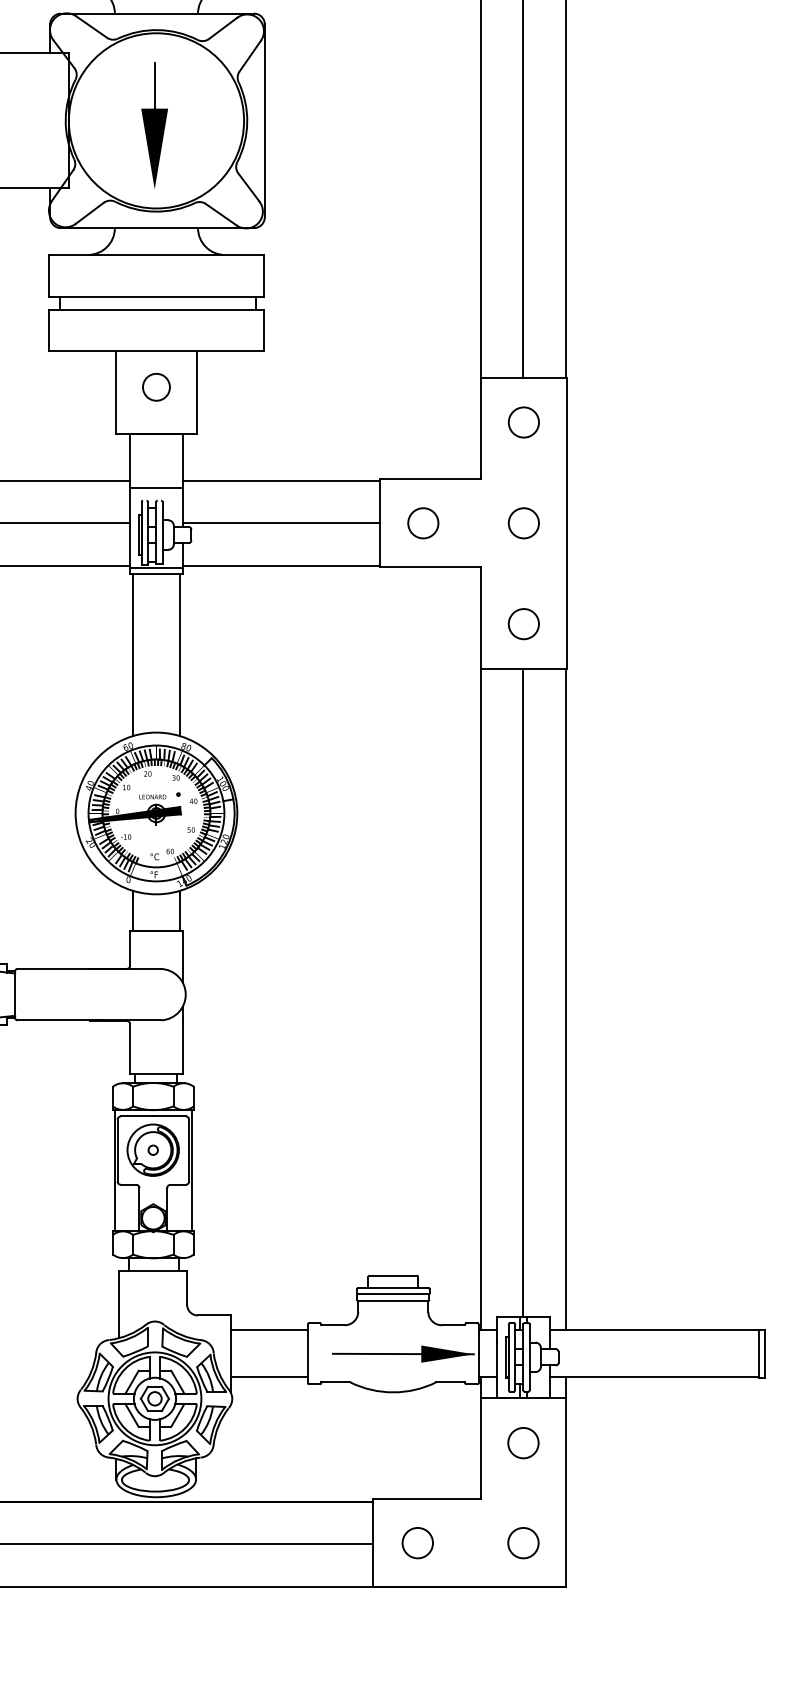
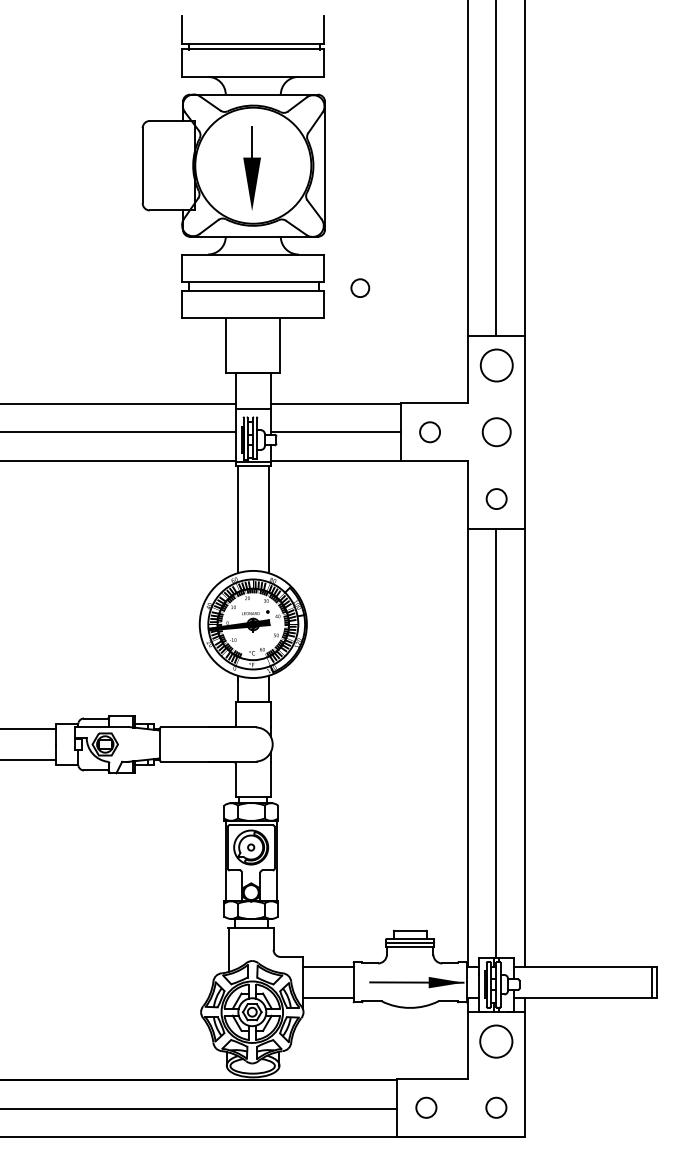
circle: (156, 386) -> (360, 287), moved
circle: (523, 422) -> (496, 365), size x1.6
circle: (523, 523) -> (496, 432), size x1.4
circle: (523, 1443) -> (496, 1041), size x1.6

